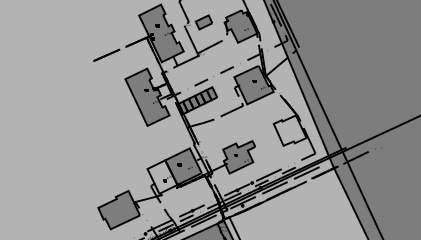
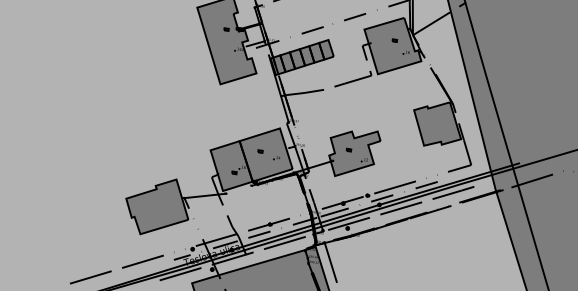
fill: (289, 130) -> (436, 123), added
fill: (162, 176) -> (231, 165), added

